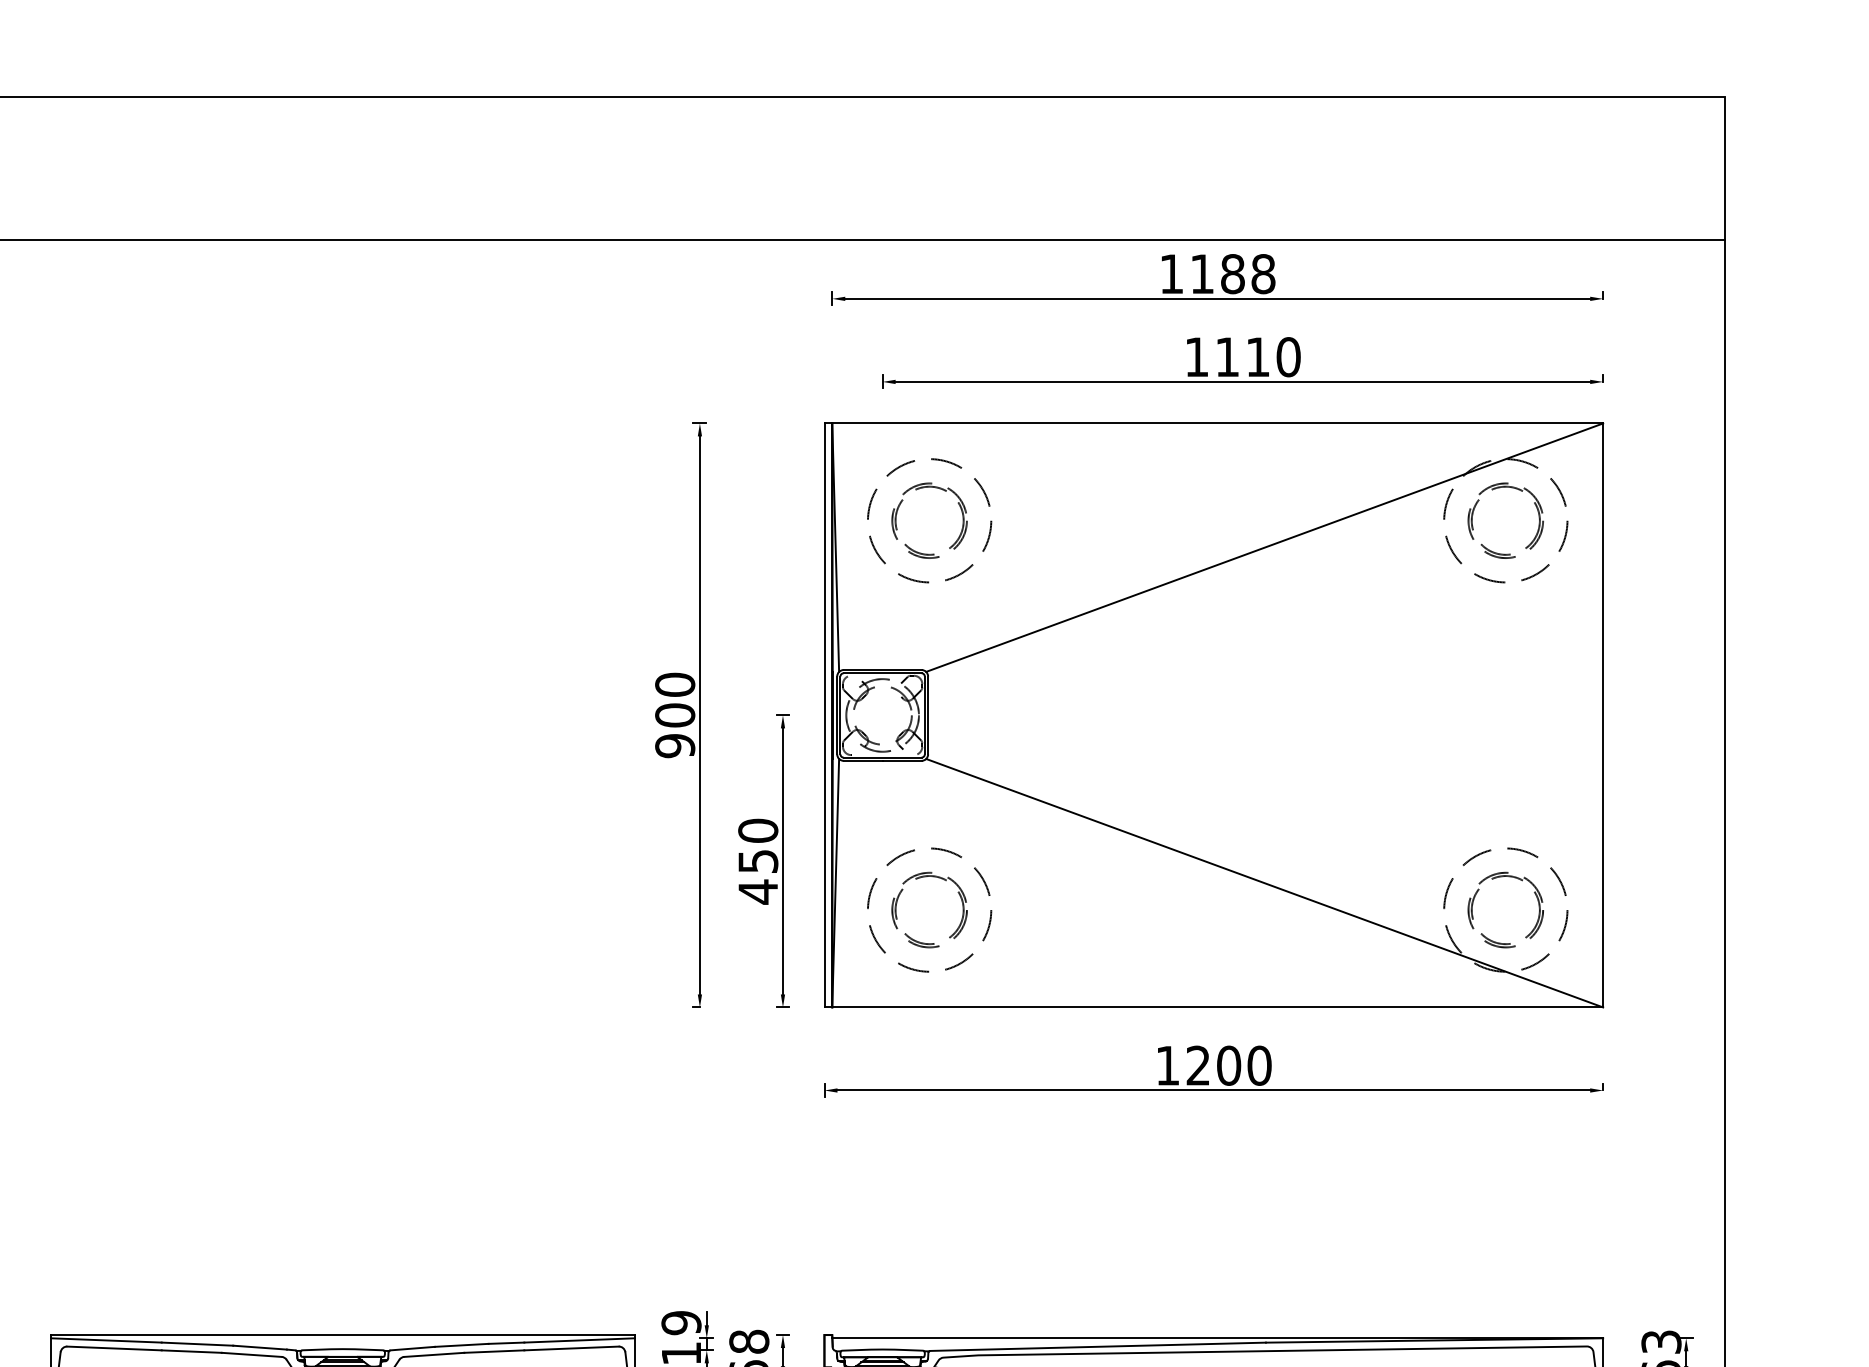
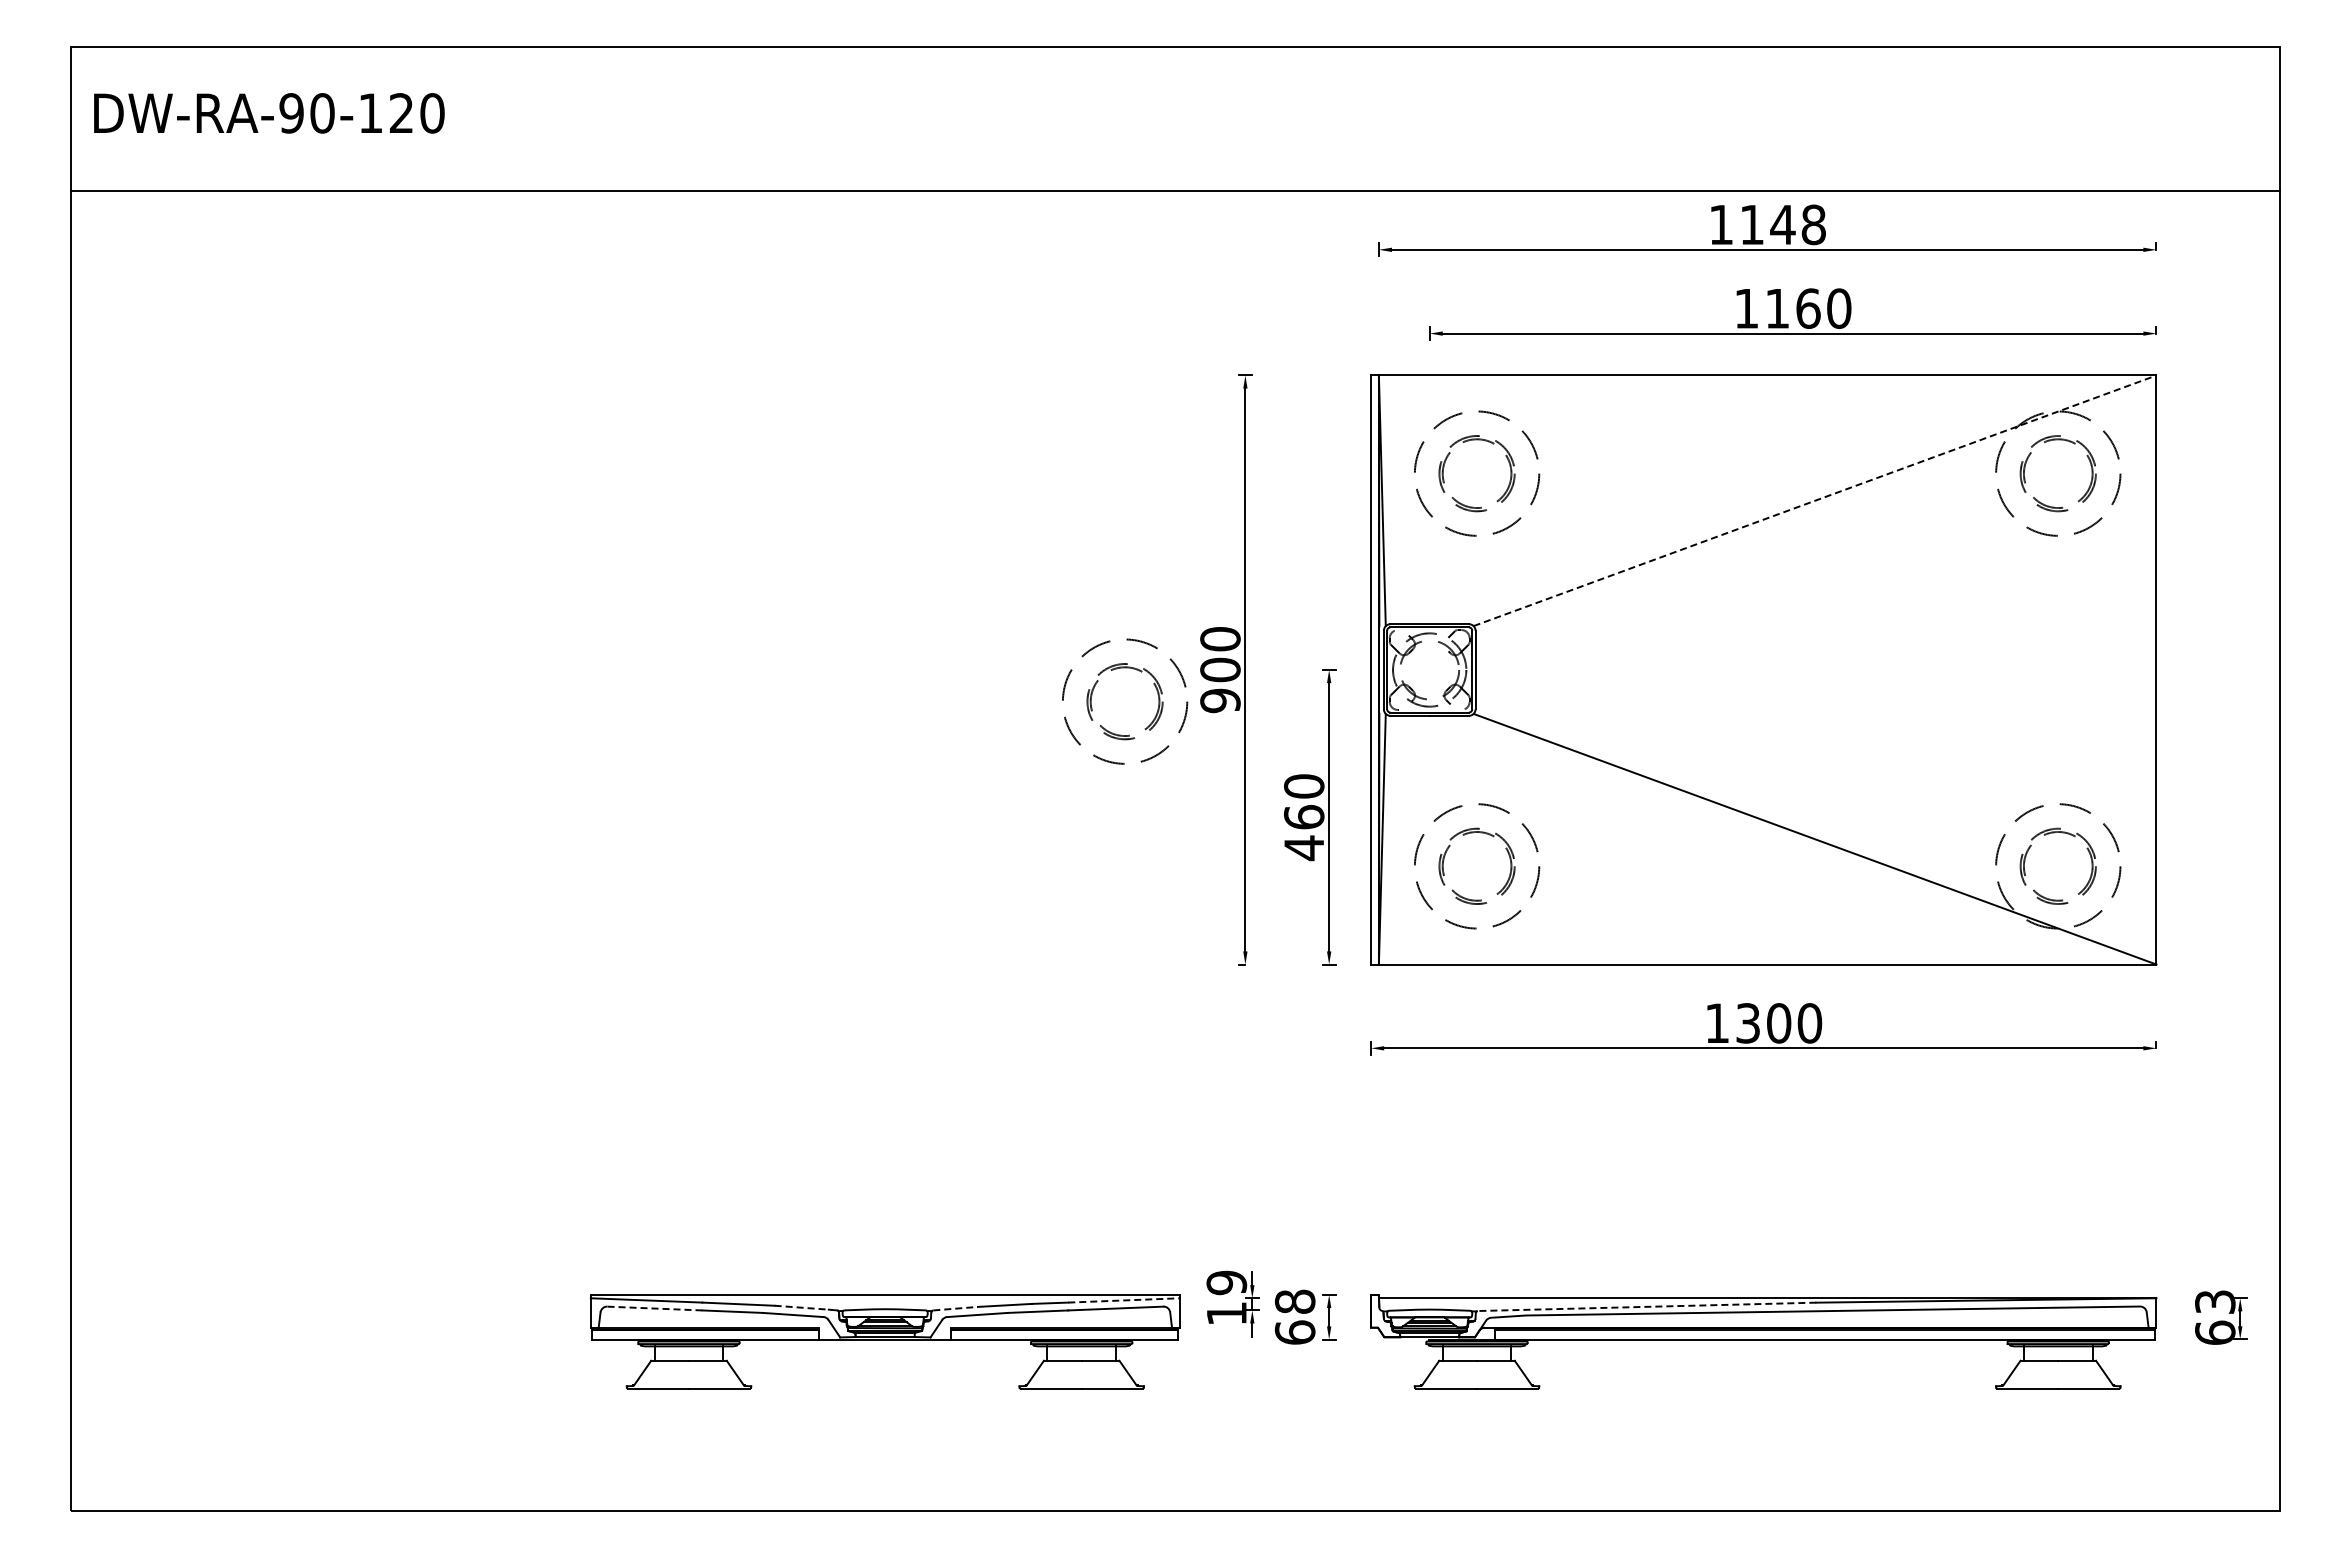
text: (1232, 273) -> (1782, 224), 1188 -> 1148
text: (1258, 357) -> (1808, 308), 1110 -> 1160
line: (1265, 547) -> (1815, 500), solid -> dashed
part: (609, 731) -> (1154, 686), added
text: (758, 861) -> (1304, 817), 450 -> 460
text: (1197, 1065) -> (1747, 1023), 1200 -> 1300
line: (580, 1340) -> (1124, 1300), solid -> dashed
line: (1097, 1346) -> (1646, 1306), solid -> dashed
line: (260, 1347) -> (802, 1307), solid -> dashed
line: (114, 1348) -> (654, 1308), solid -> dashed
line: (413, 1348) -> (956, 1308), solid -> dashed

